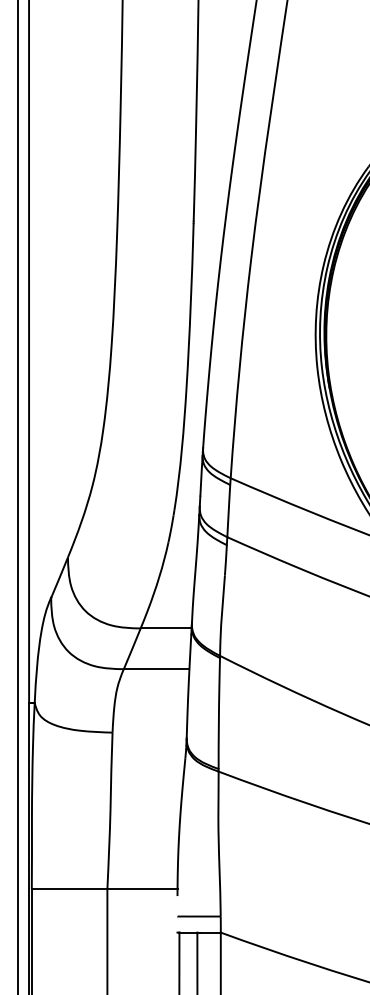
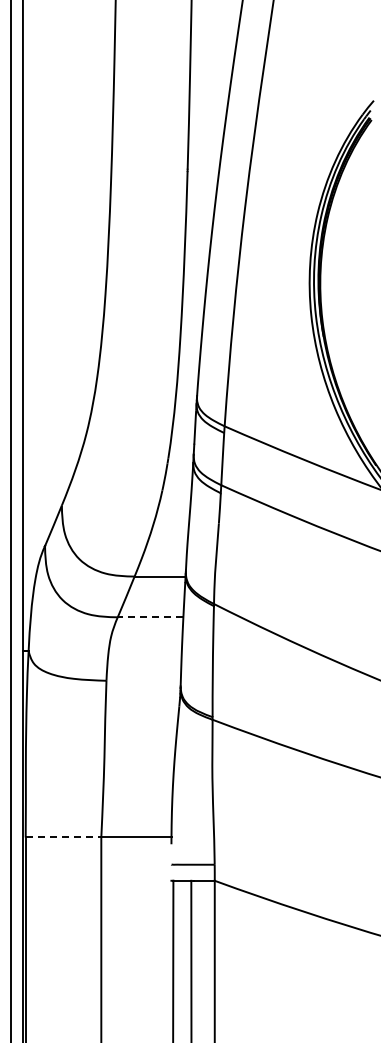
line: (156, 669) -> (150, 617), solid -> dashed
line: (69, 889) -> (63, 837), solid -> dashed

